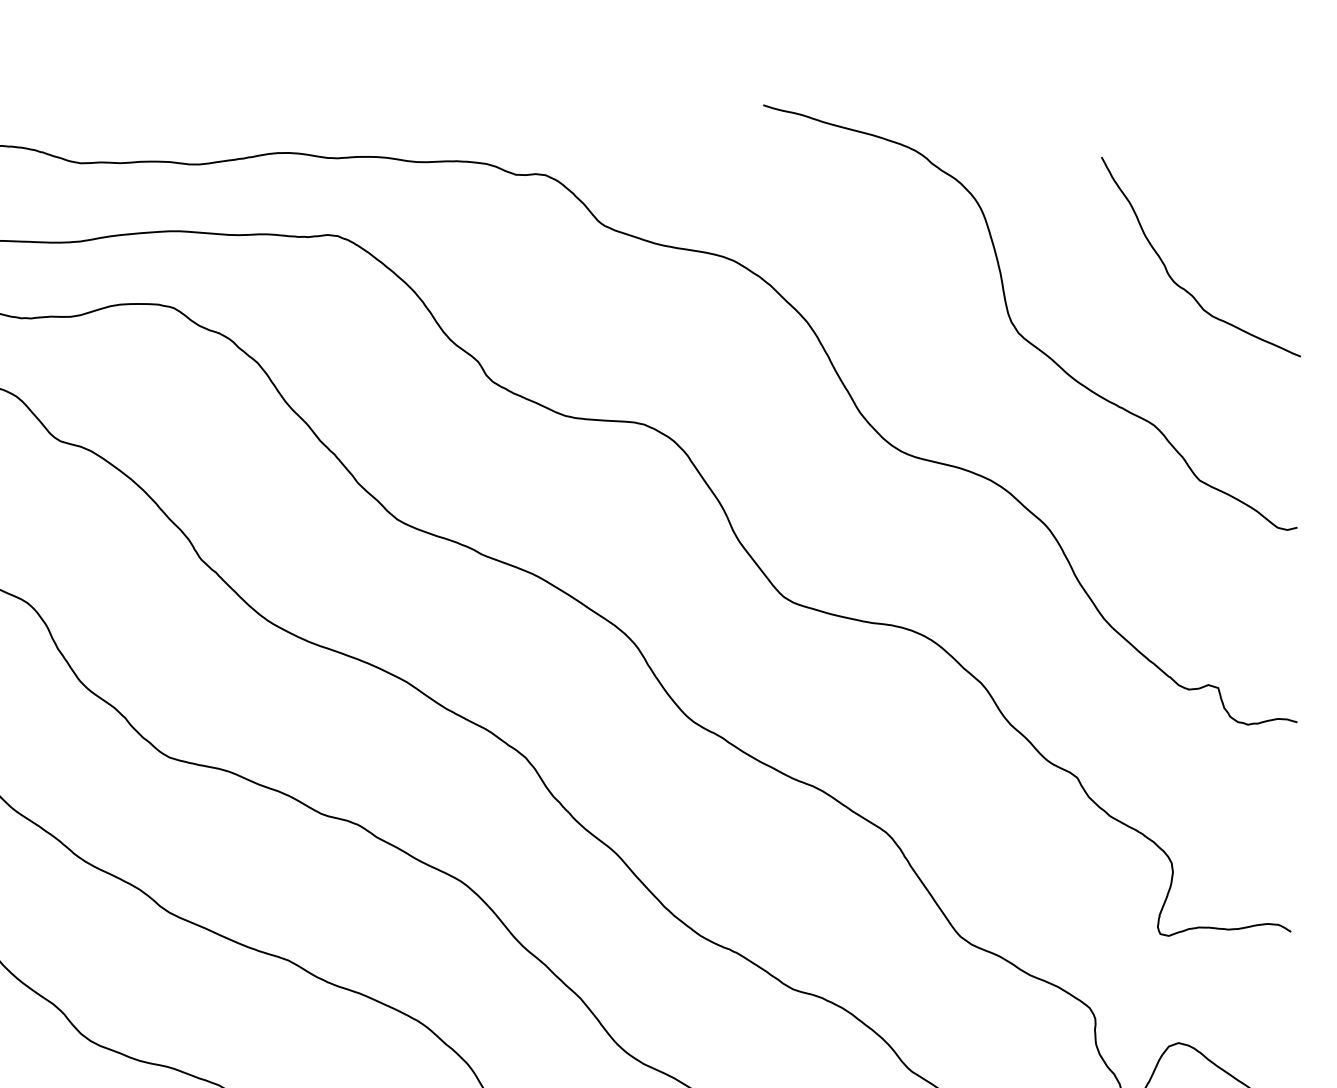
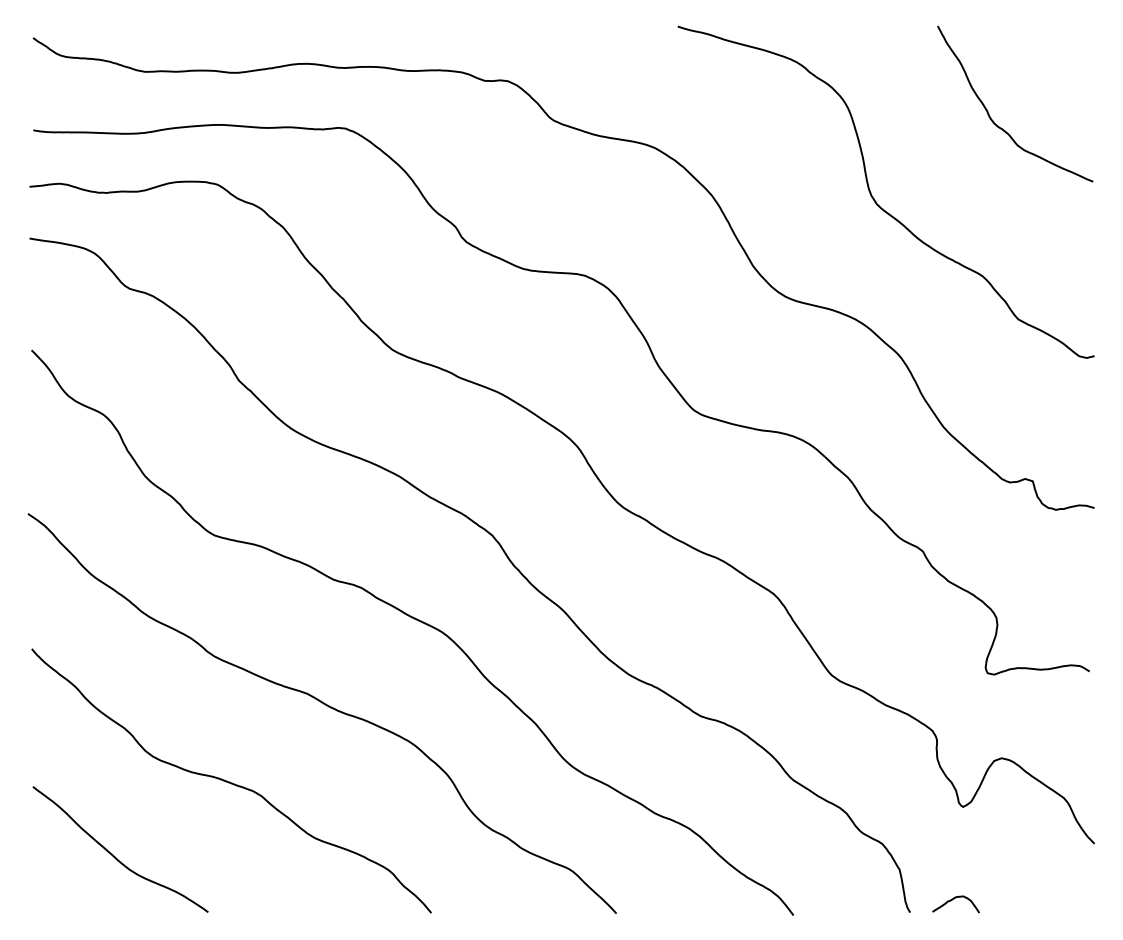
curve: (1183, 287) -> (1001, 127), moved

